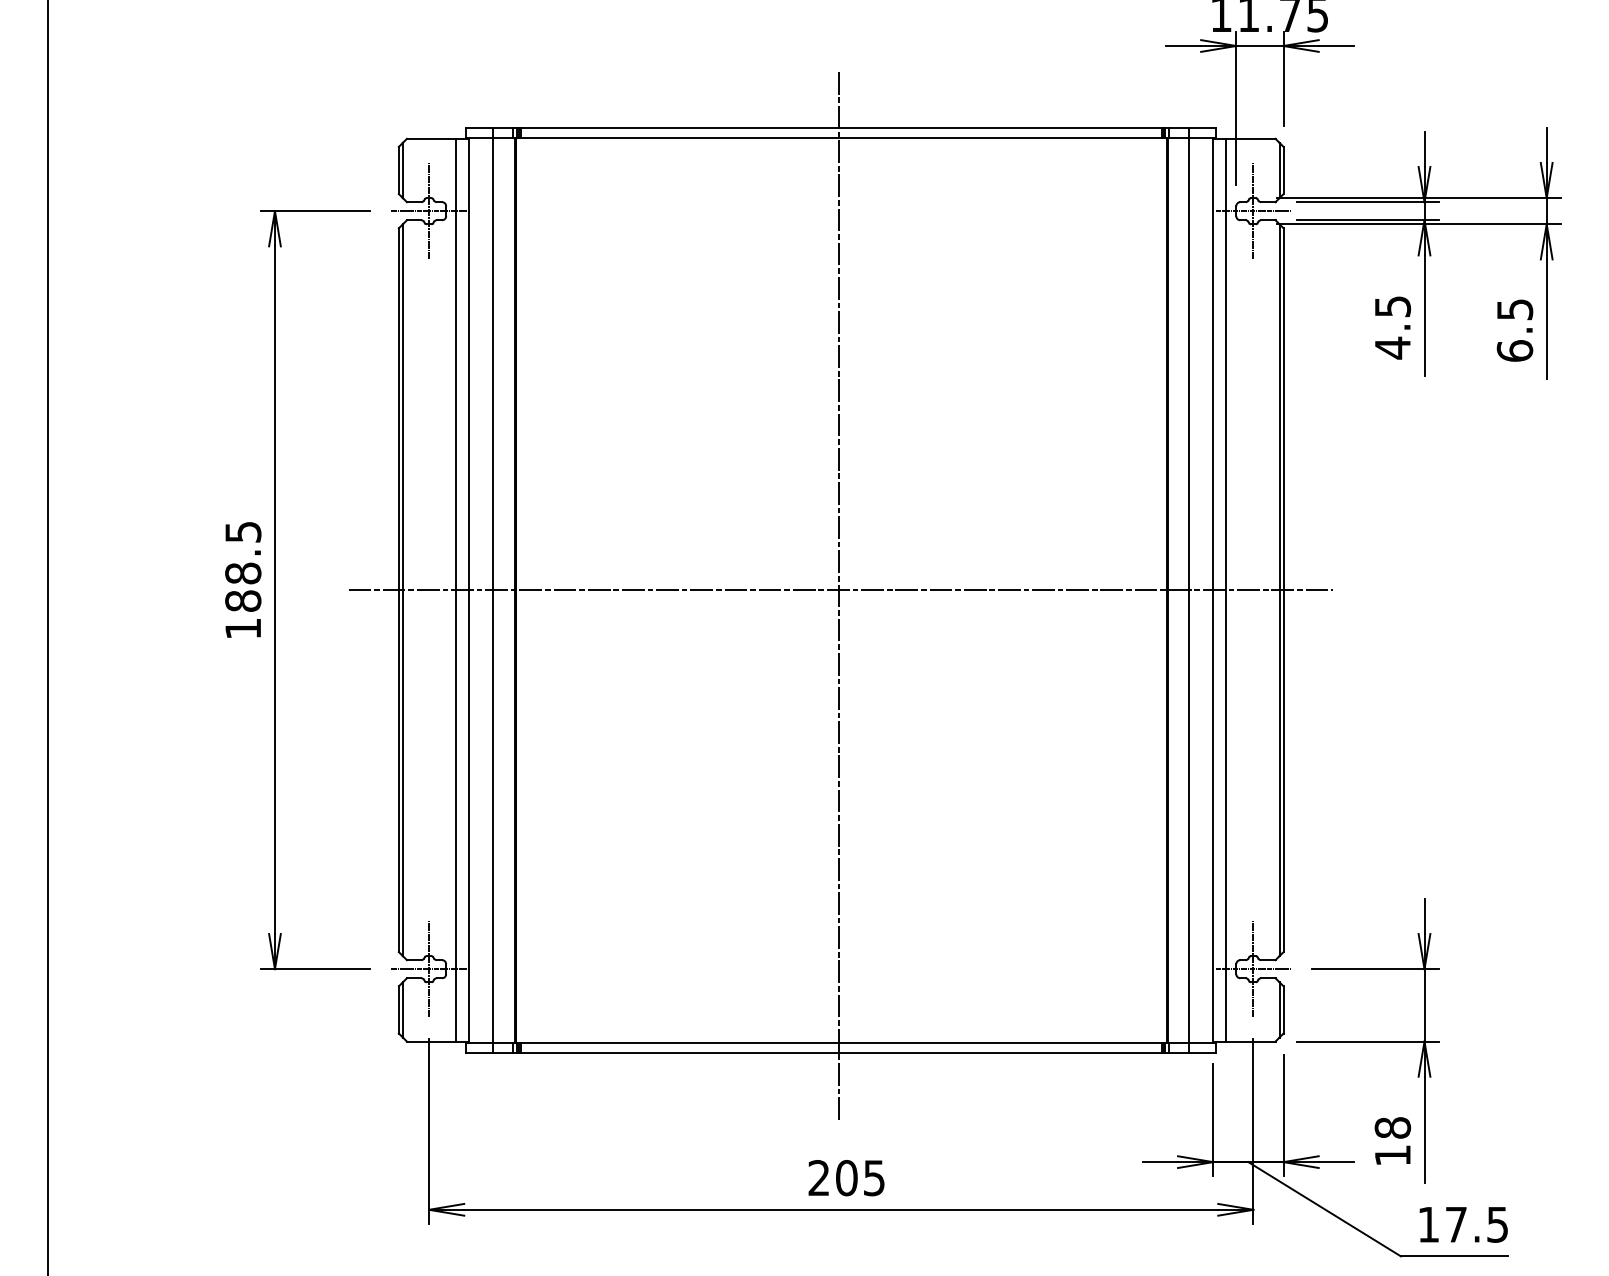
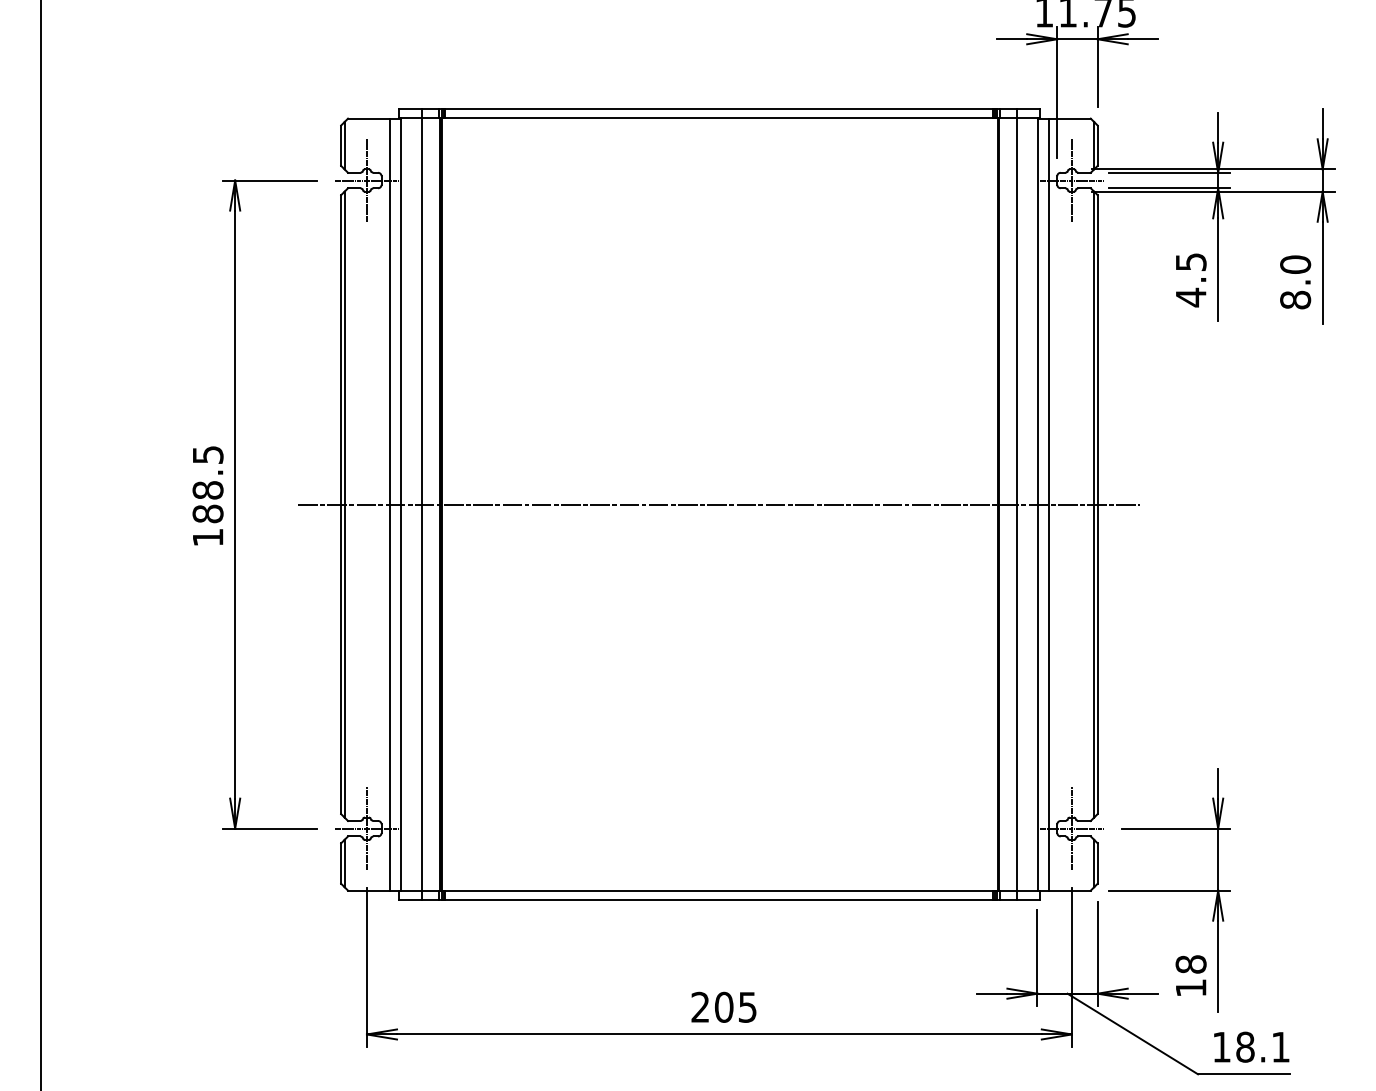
text: (1514, 330) -> (1295, 282), 6.5 -> 8.0
line: (838, 597) -> (717, 510), removed
text: (1476, 1223) -> (1262, 1046), 17.5 -> 18.1

